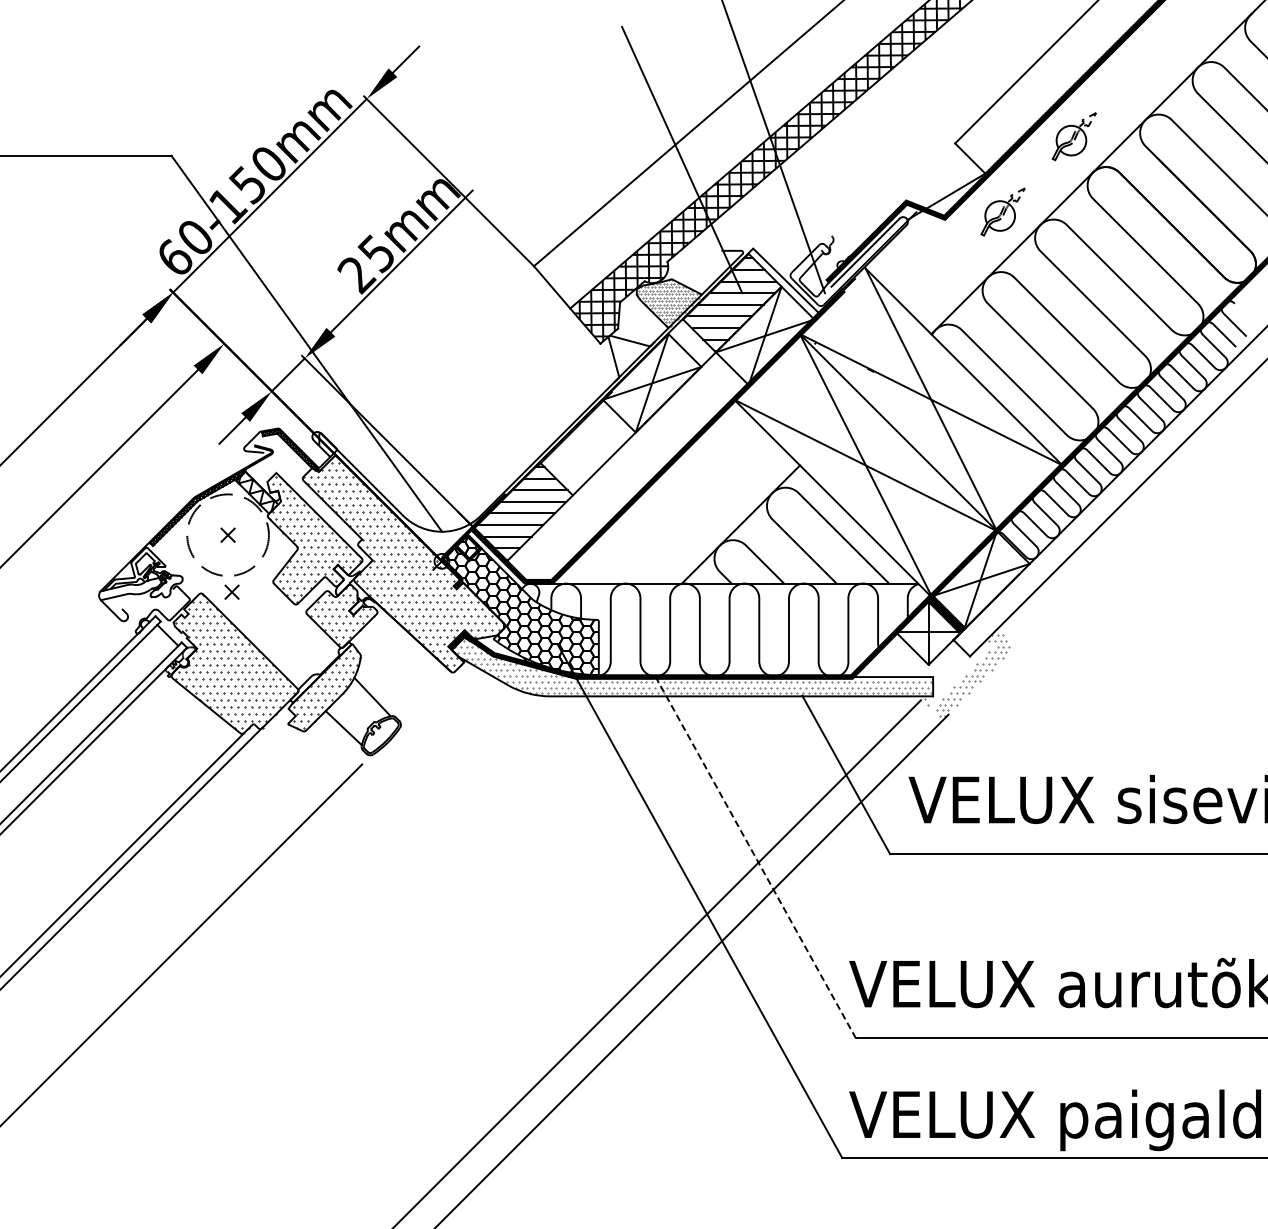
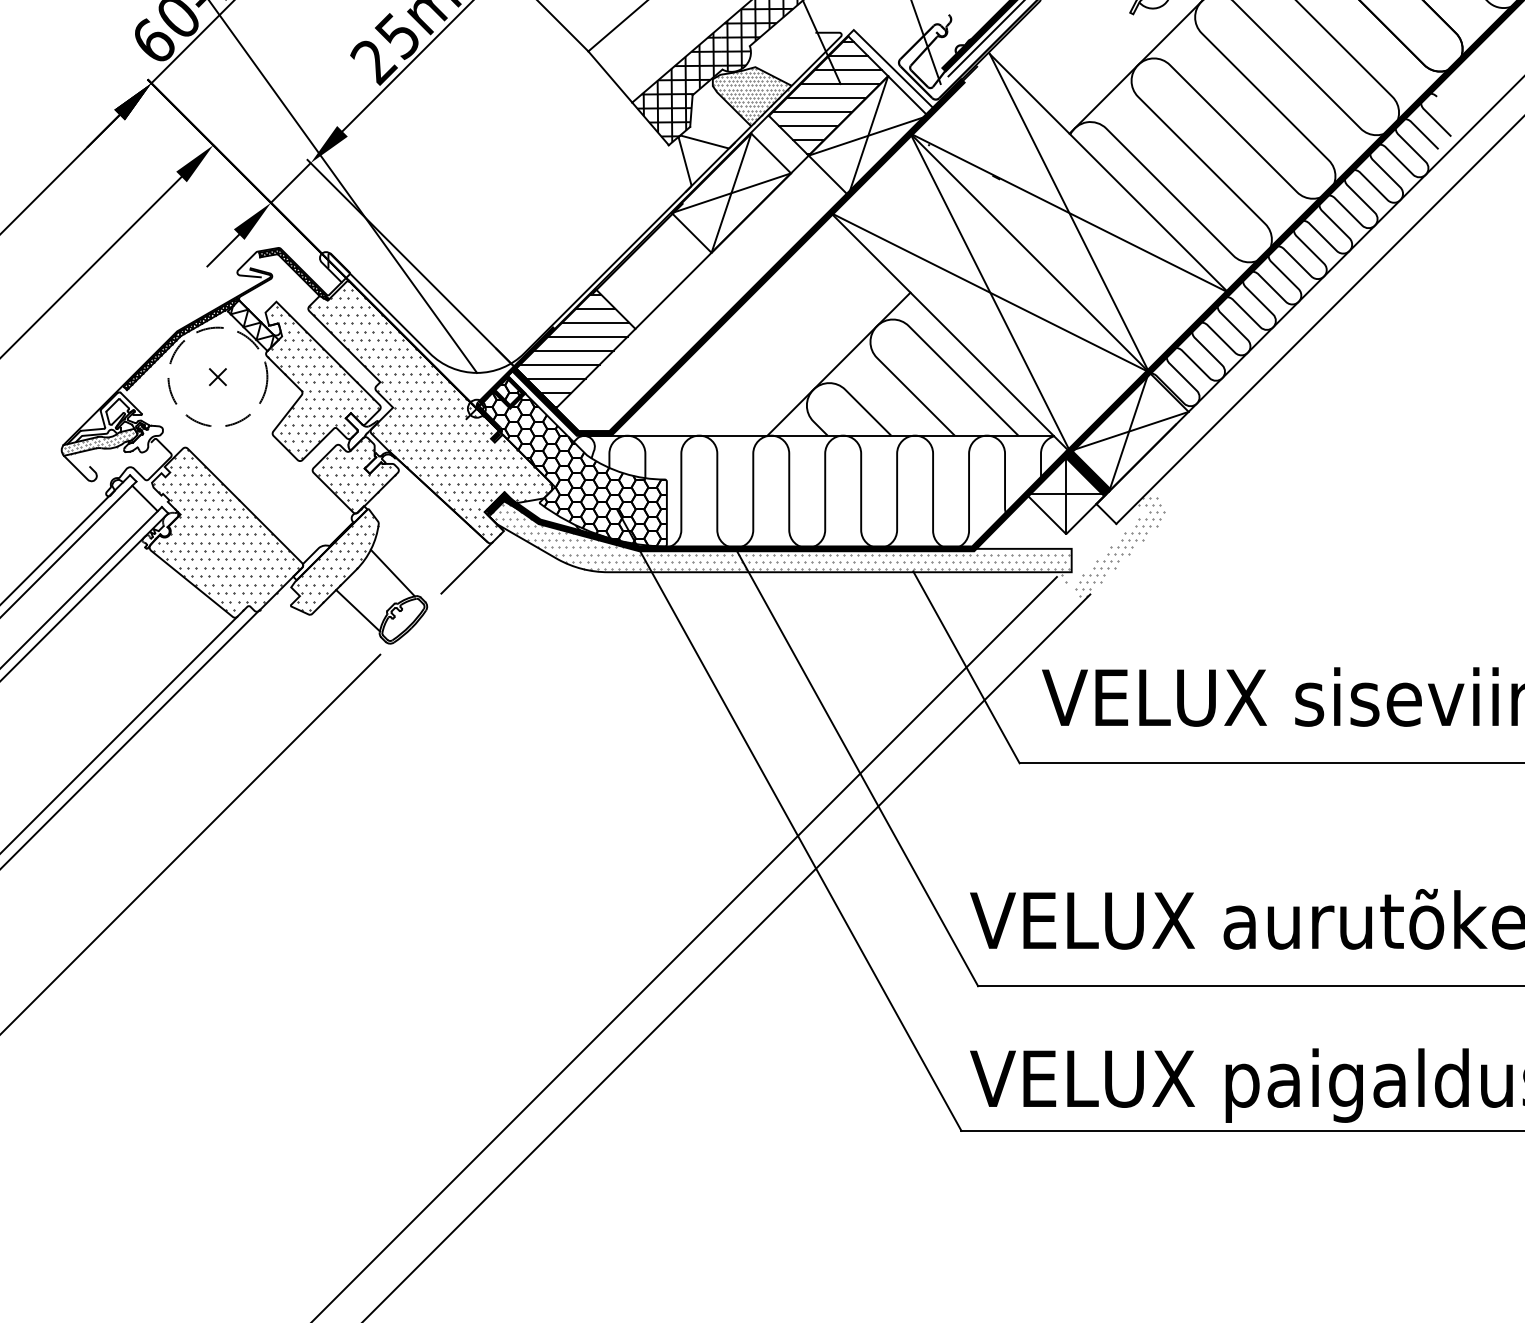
hatch: (129, 588) -> (98, 441), added
part: (231, 591) -> (222, 445), removed
line: (433, 692) -> (466, 567), added
line: (755, 857) -> (856, 767), dashed -> solid

